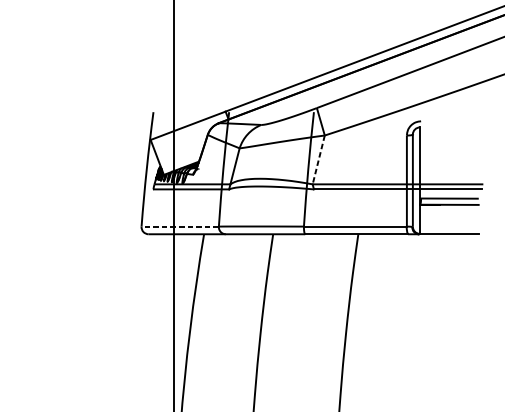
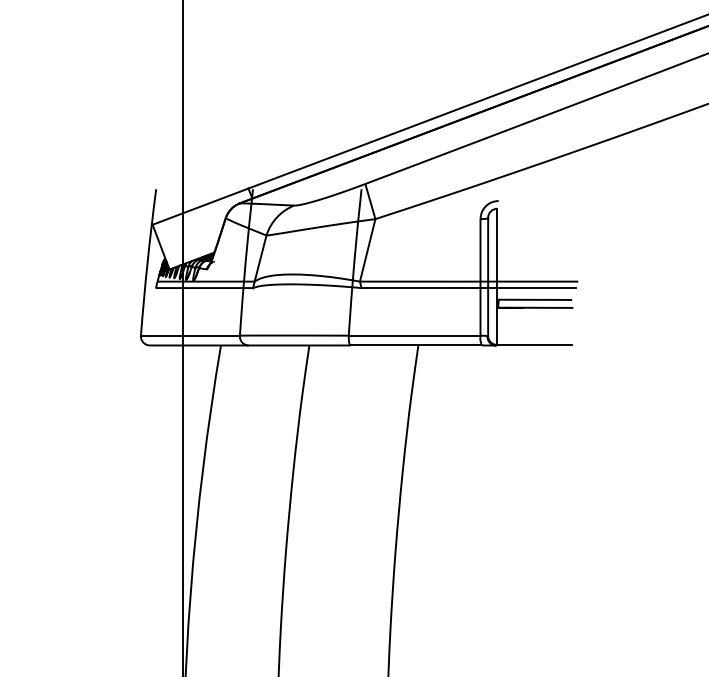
line: (318, 160) -> (367, 250), dashed -> solid
line: (179, 226) -> (189, 335), dashed -> solid

